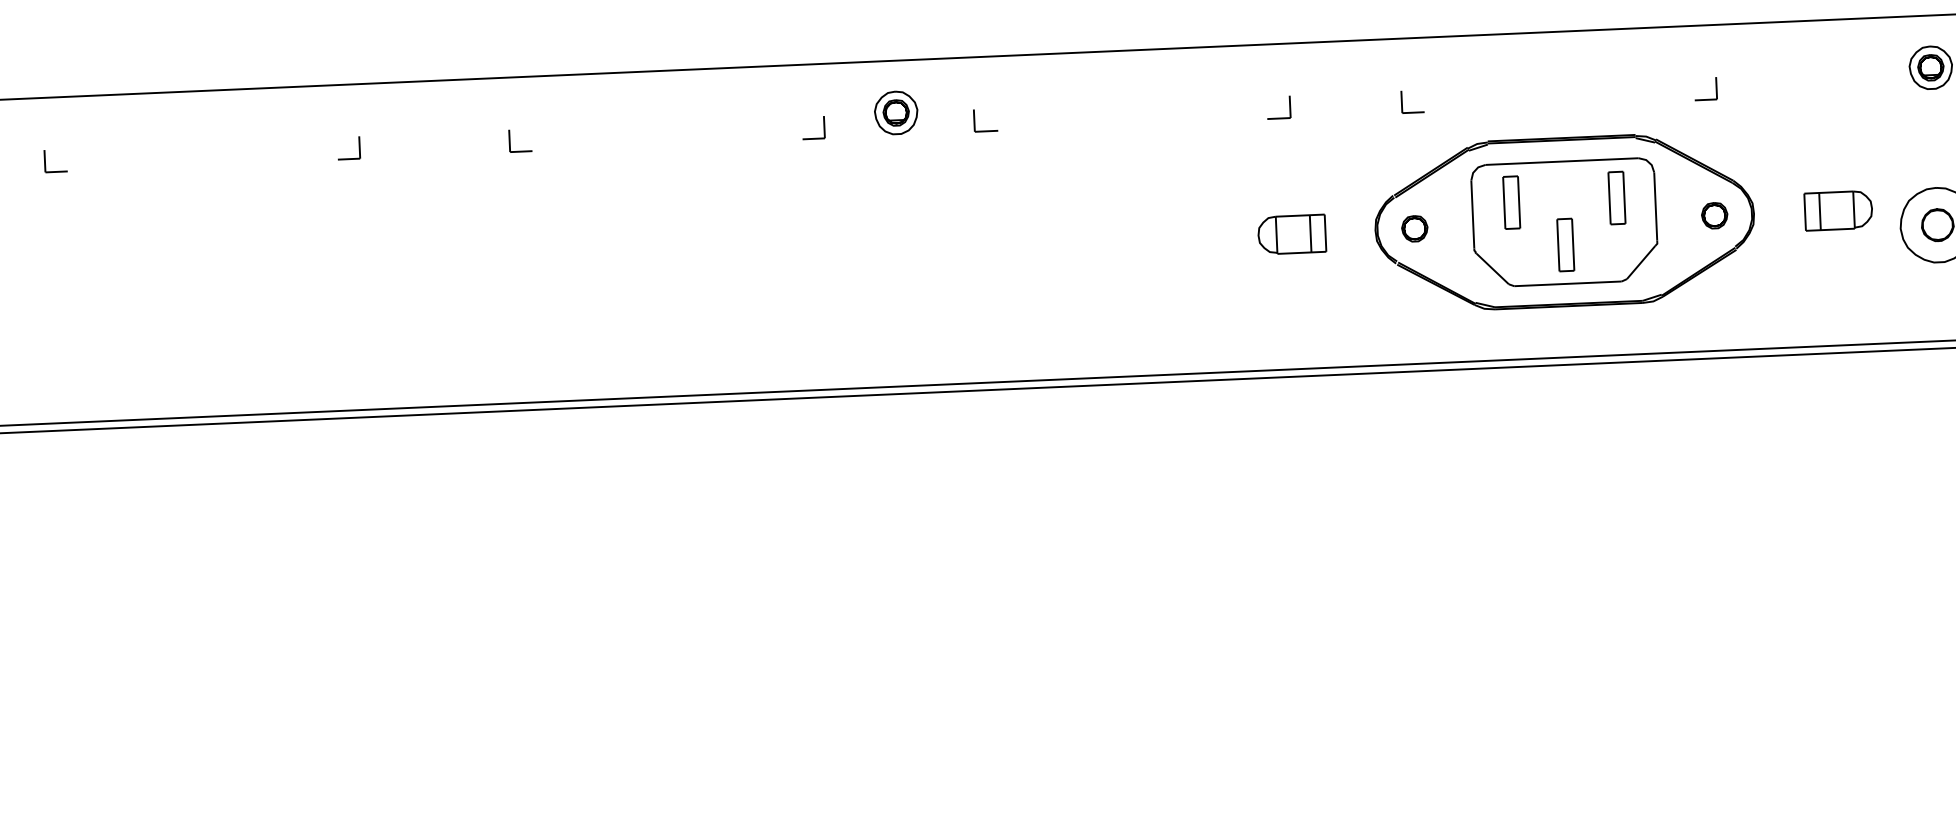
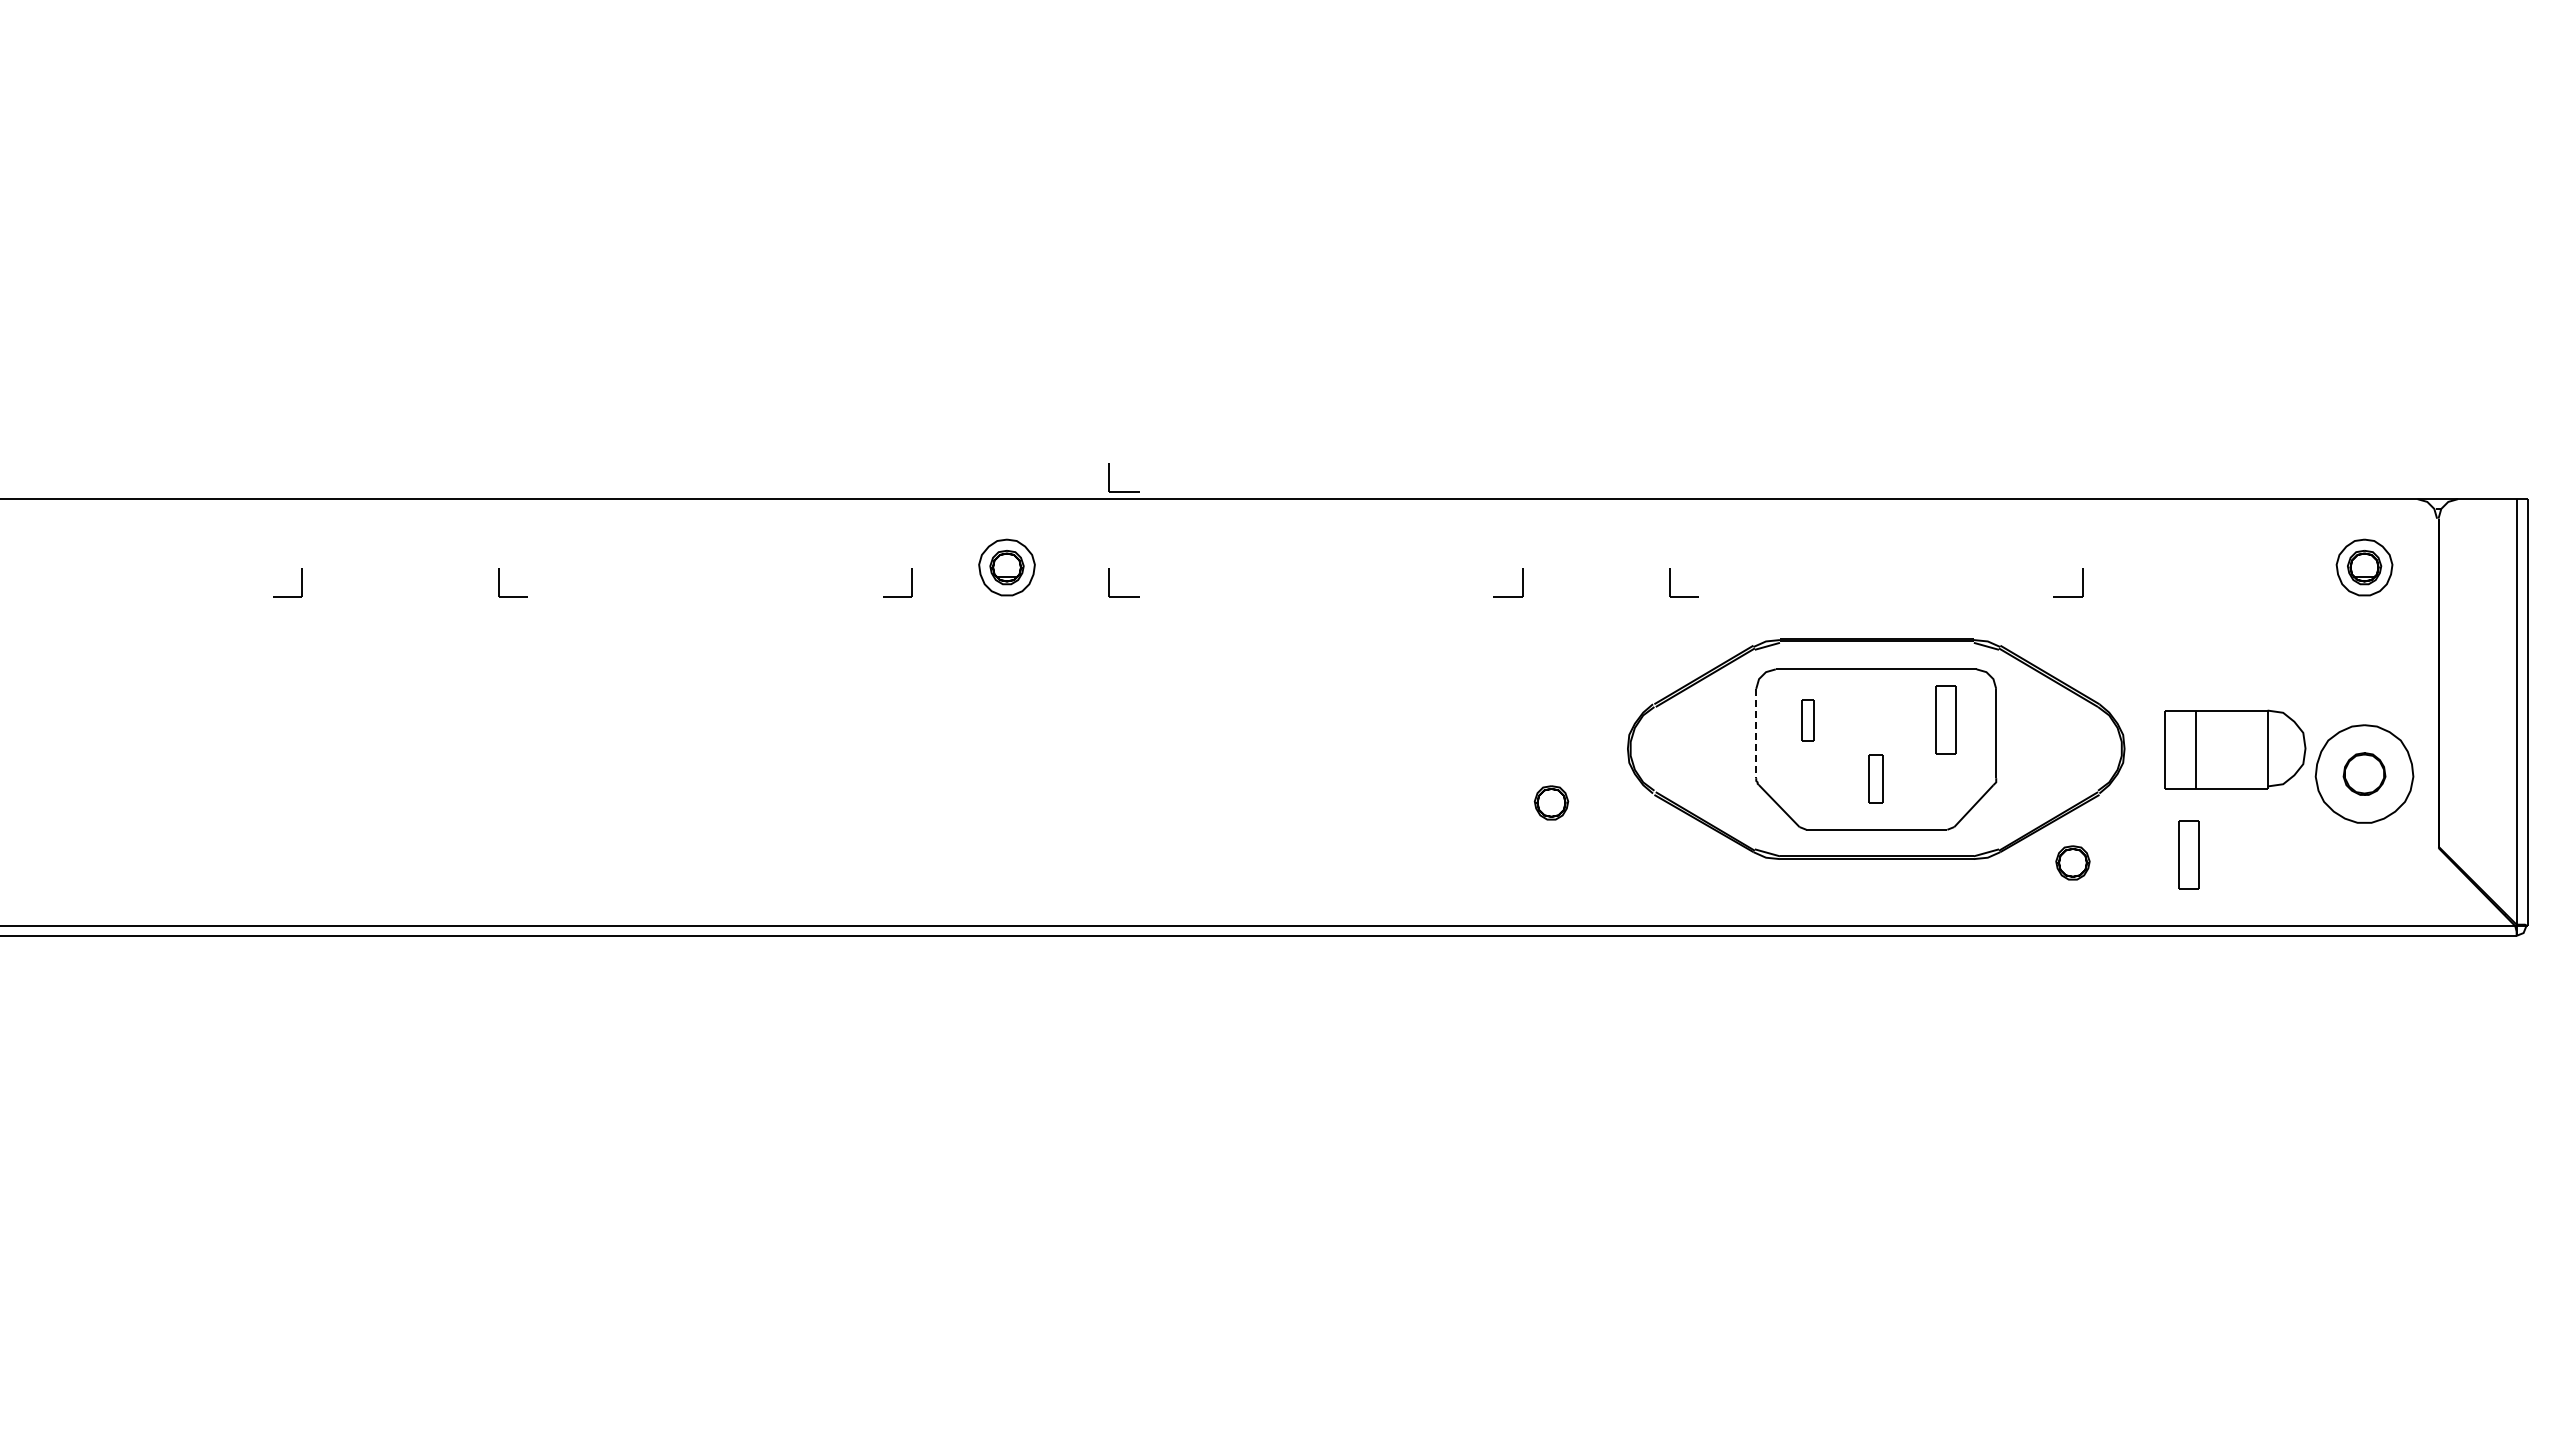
part: (971, 40) -> (1109, 477), added
part: (1511, 202) -> (1807, 719), size x0.6
part: (1838, 210) -> (2235, 749), size x1.6
line: (1473, 214) -> (1756, 733), solid -> dashed
part: (1714, 215) -> (2072, 862), moved
part: (1414, 228) -> (1551, 802), moved
part: (1291, 234) -> (1517, 749), removed
part: (1565, 244) -> (1875, 778), size x0.7
part: (1806, 292) -> (2188, 854), added

